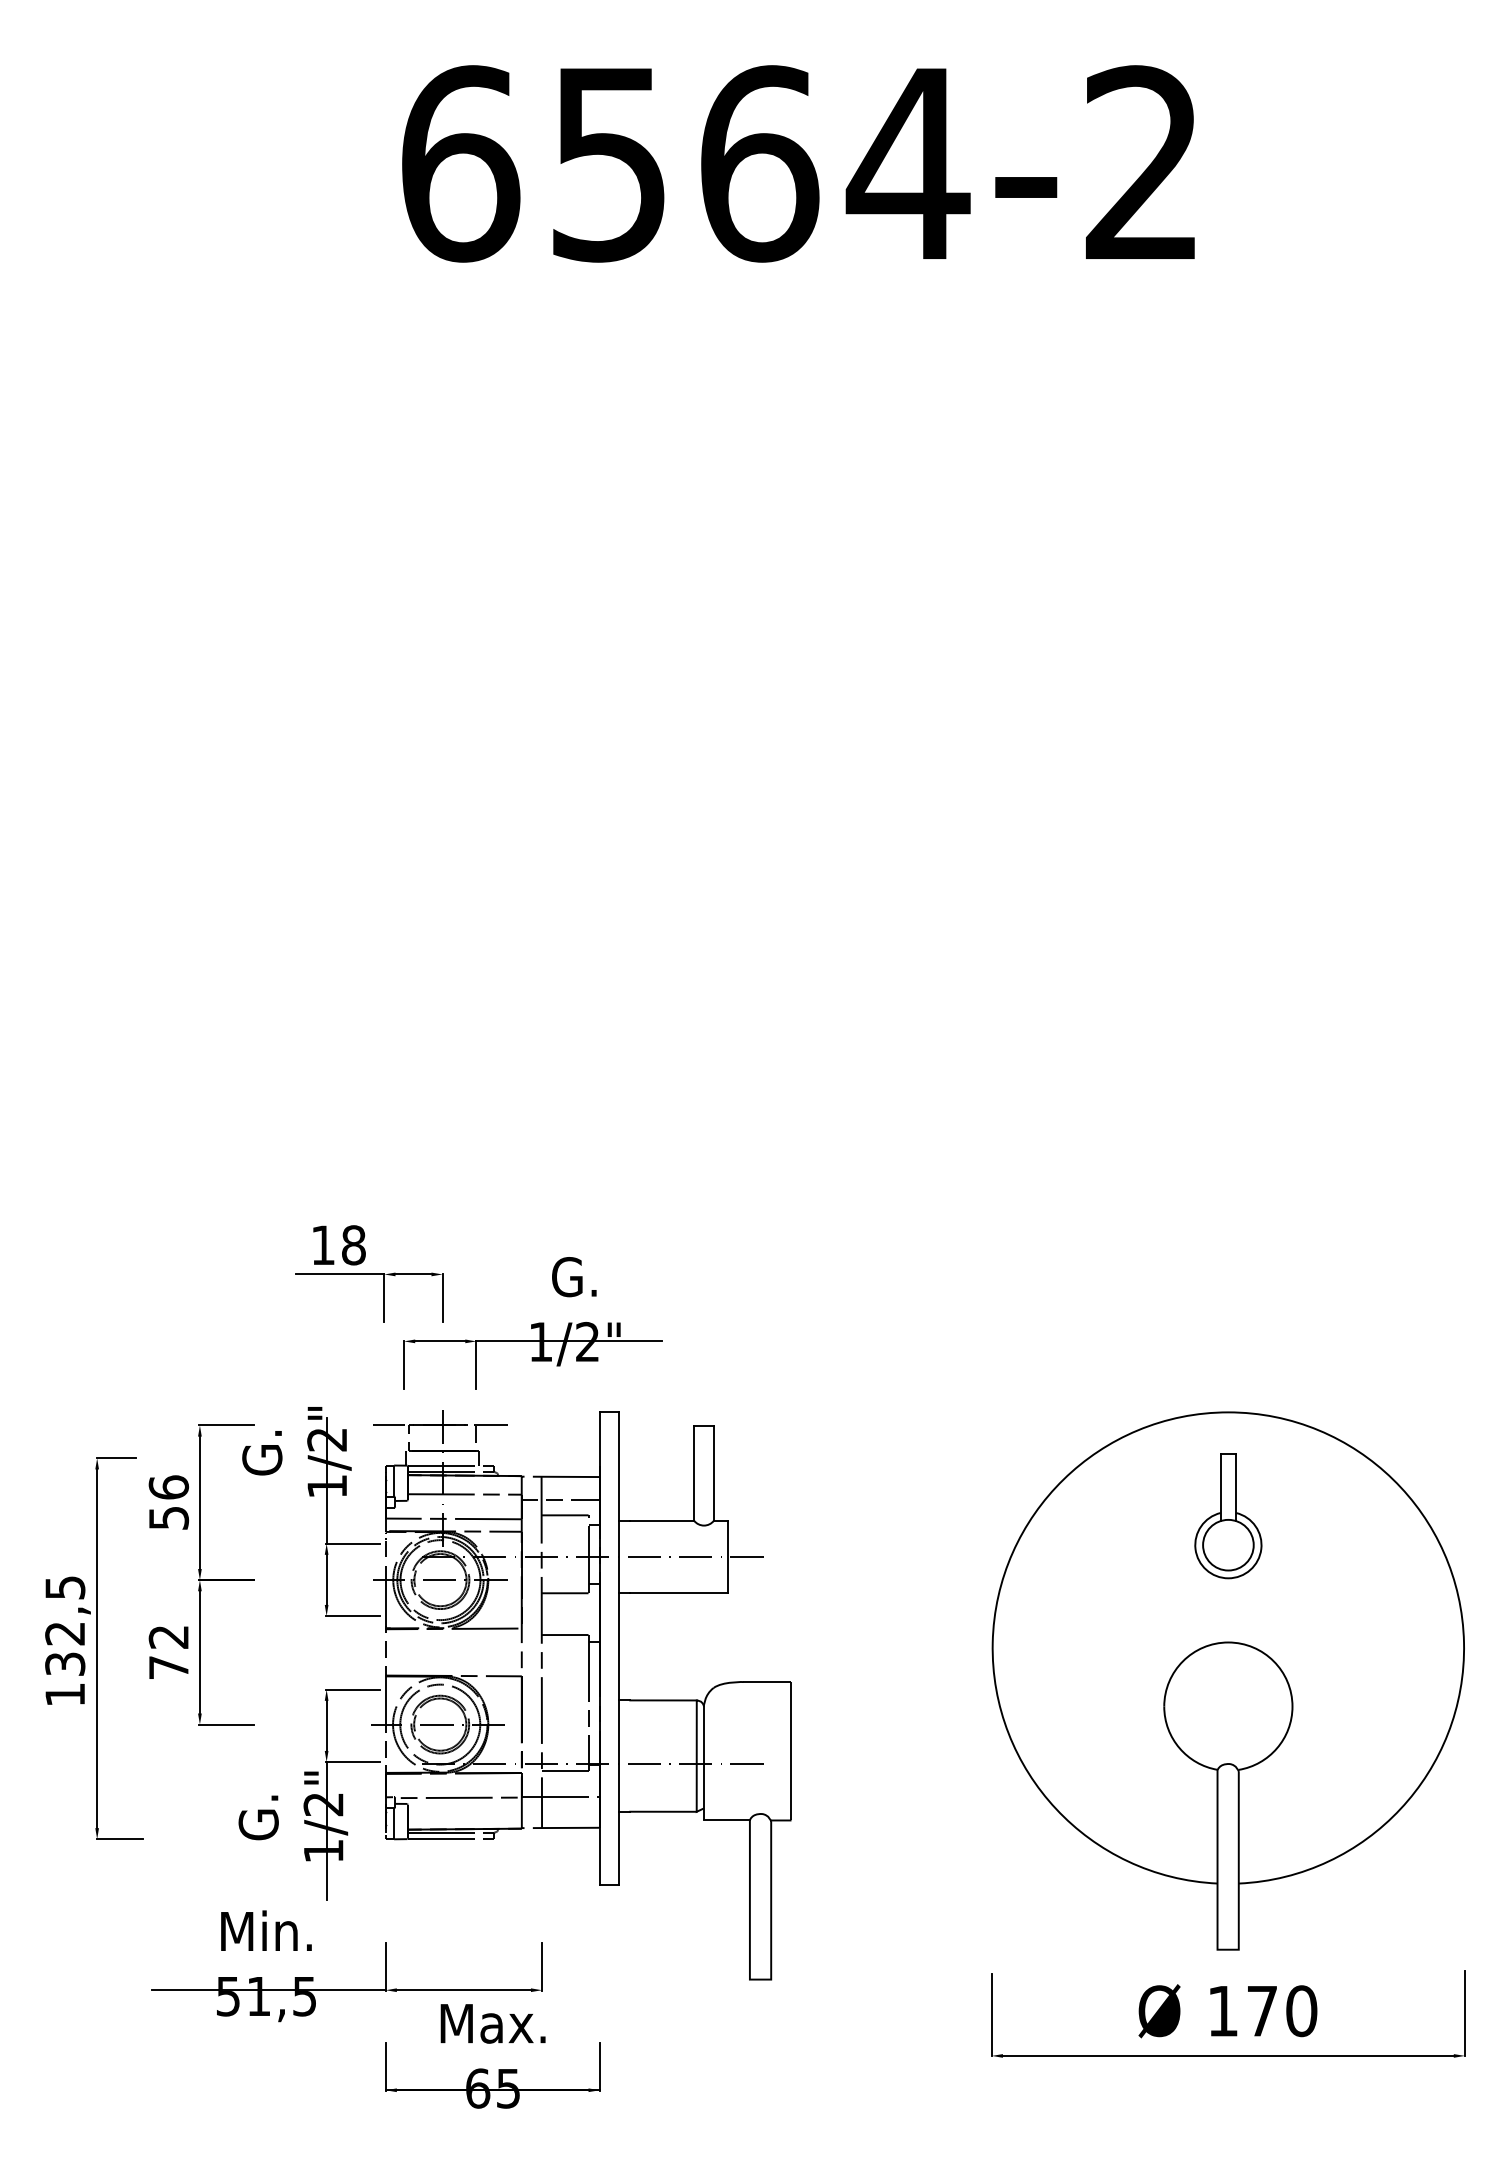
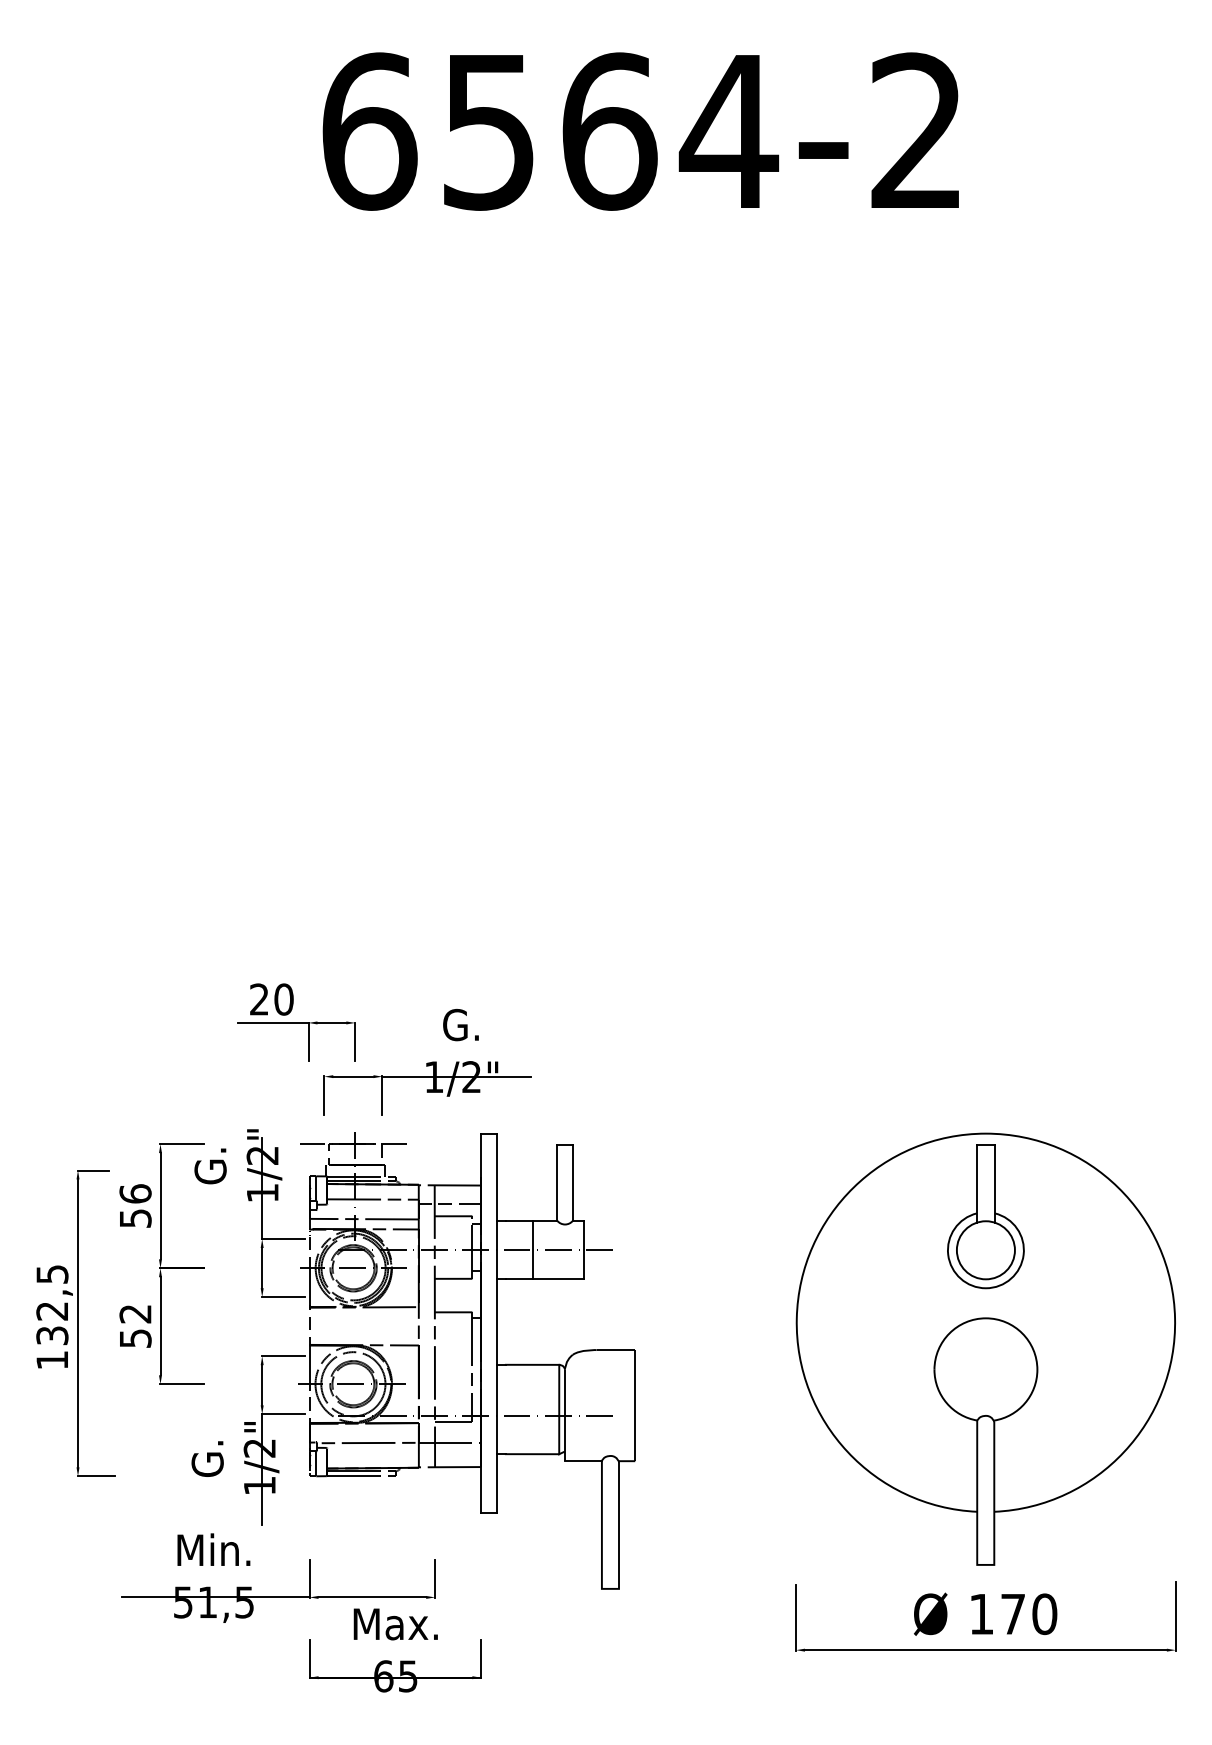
text: (338, 1245) -> (271, 999), 18 -> 20
part: (1228, 1515) -> (986, 1216), size x1.43
line: (663, 1556) -> (532, 1249), added
text: (169, 1667) -> (136, 1338), 72 -> 52

